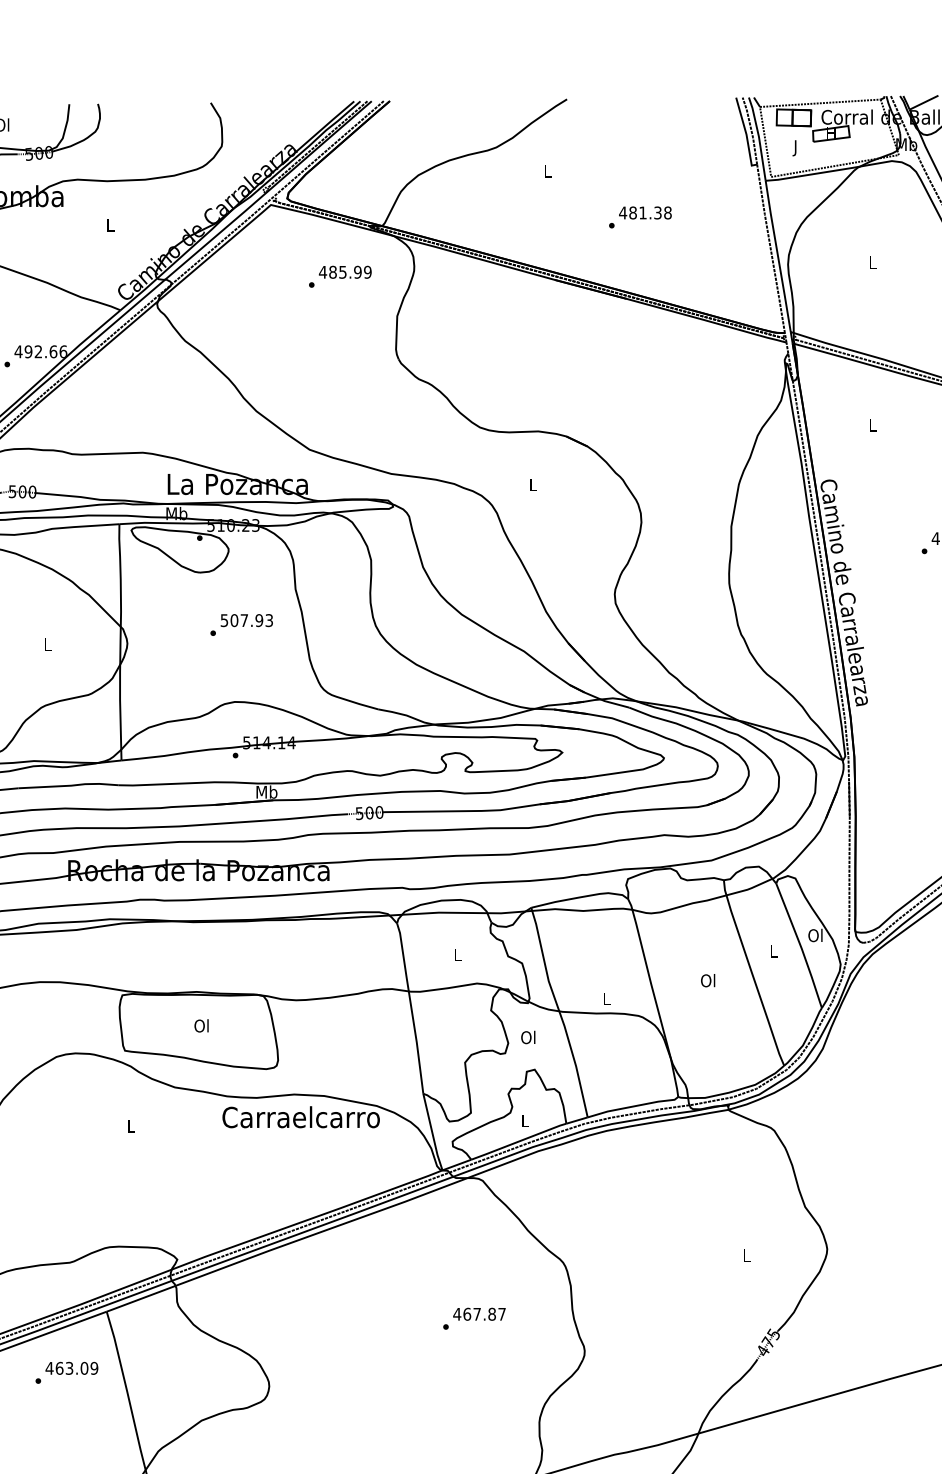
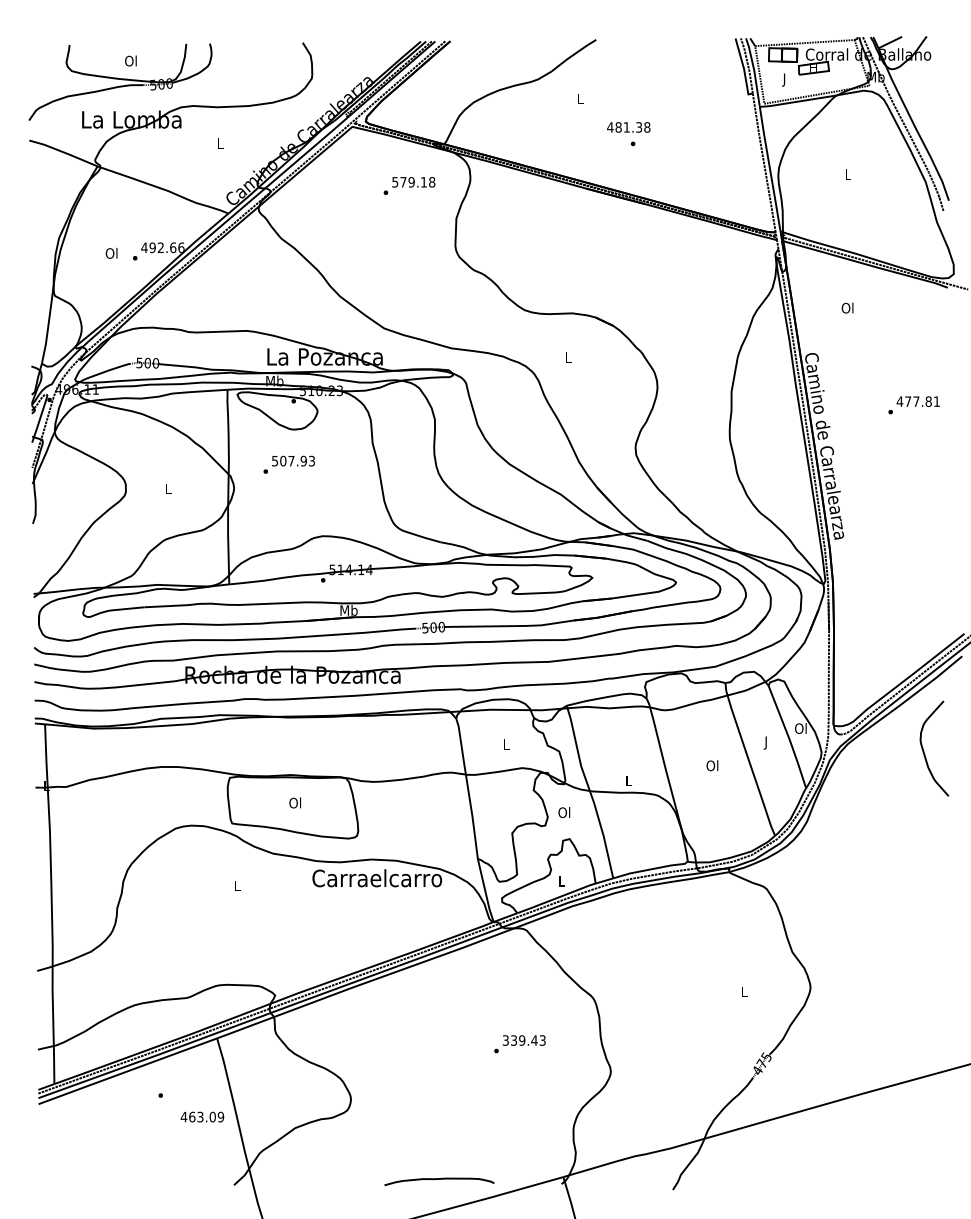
text: (645, 213) -> (628, 127), moved
text: (345, 272) -> (413, 182), 485.99 -> 579.18
text: (872, 424) -> (847, 307), L -> Ol
text: (240, 624) -> (288, 464), moved
text: (773, 952) -> (766, 742), L -> J
text: (478, 1314) -> (523, 1040), 467.87 -> 339.43
text: (72, 1367) -> (202, 1116), moved

